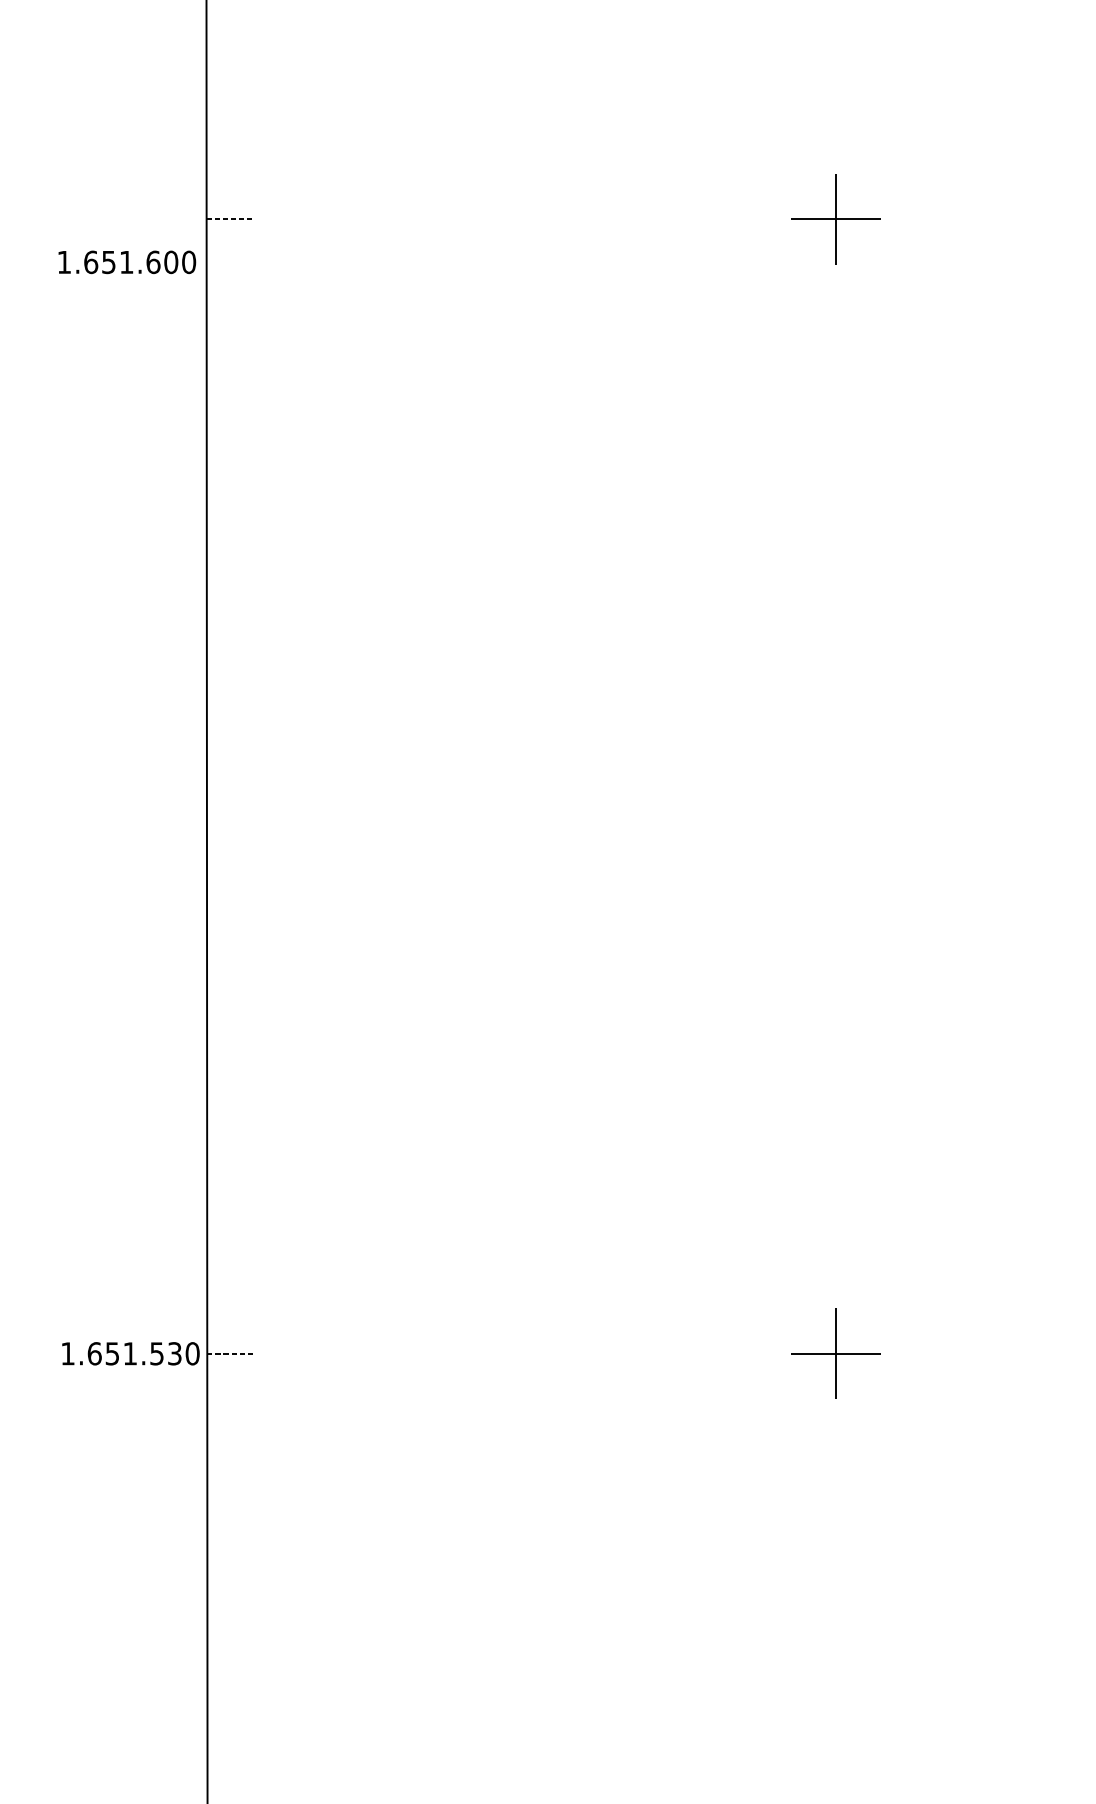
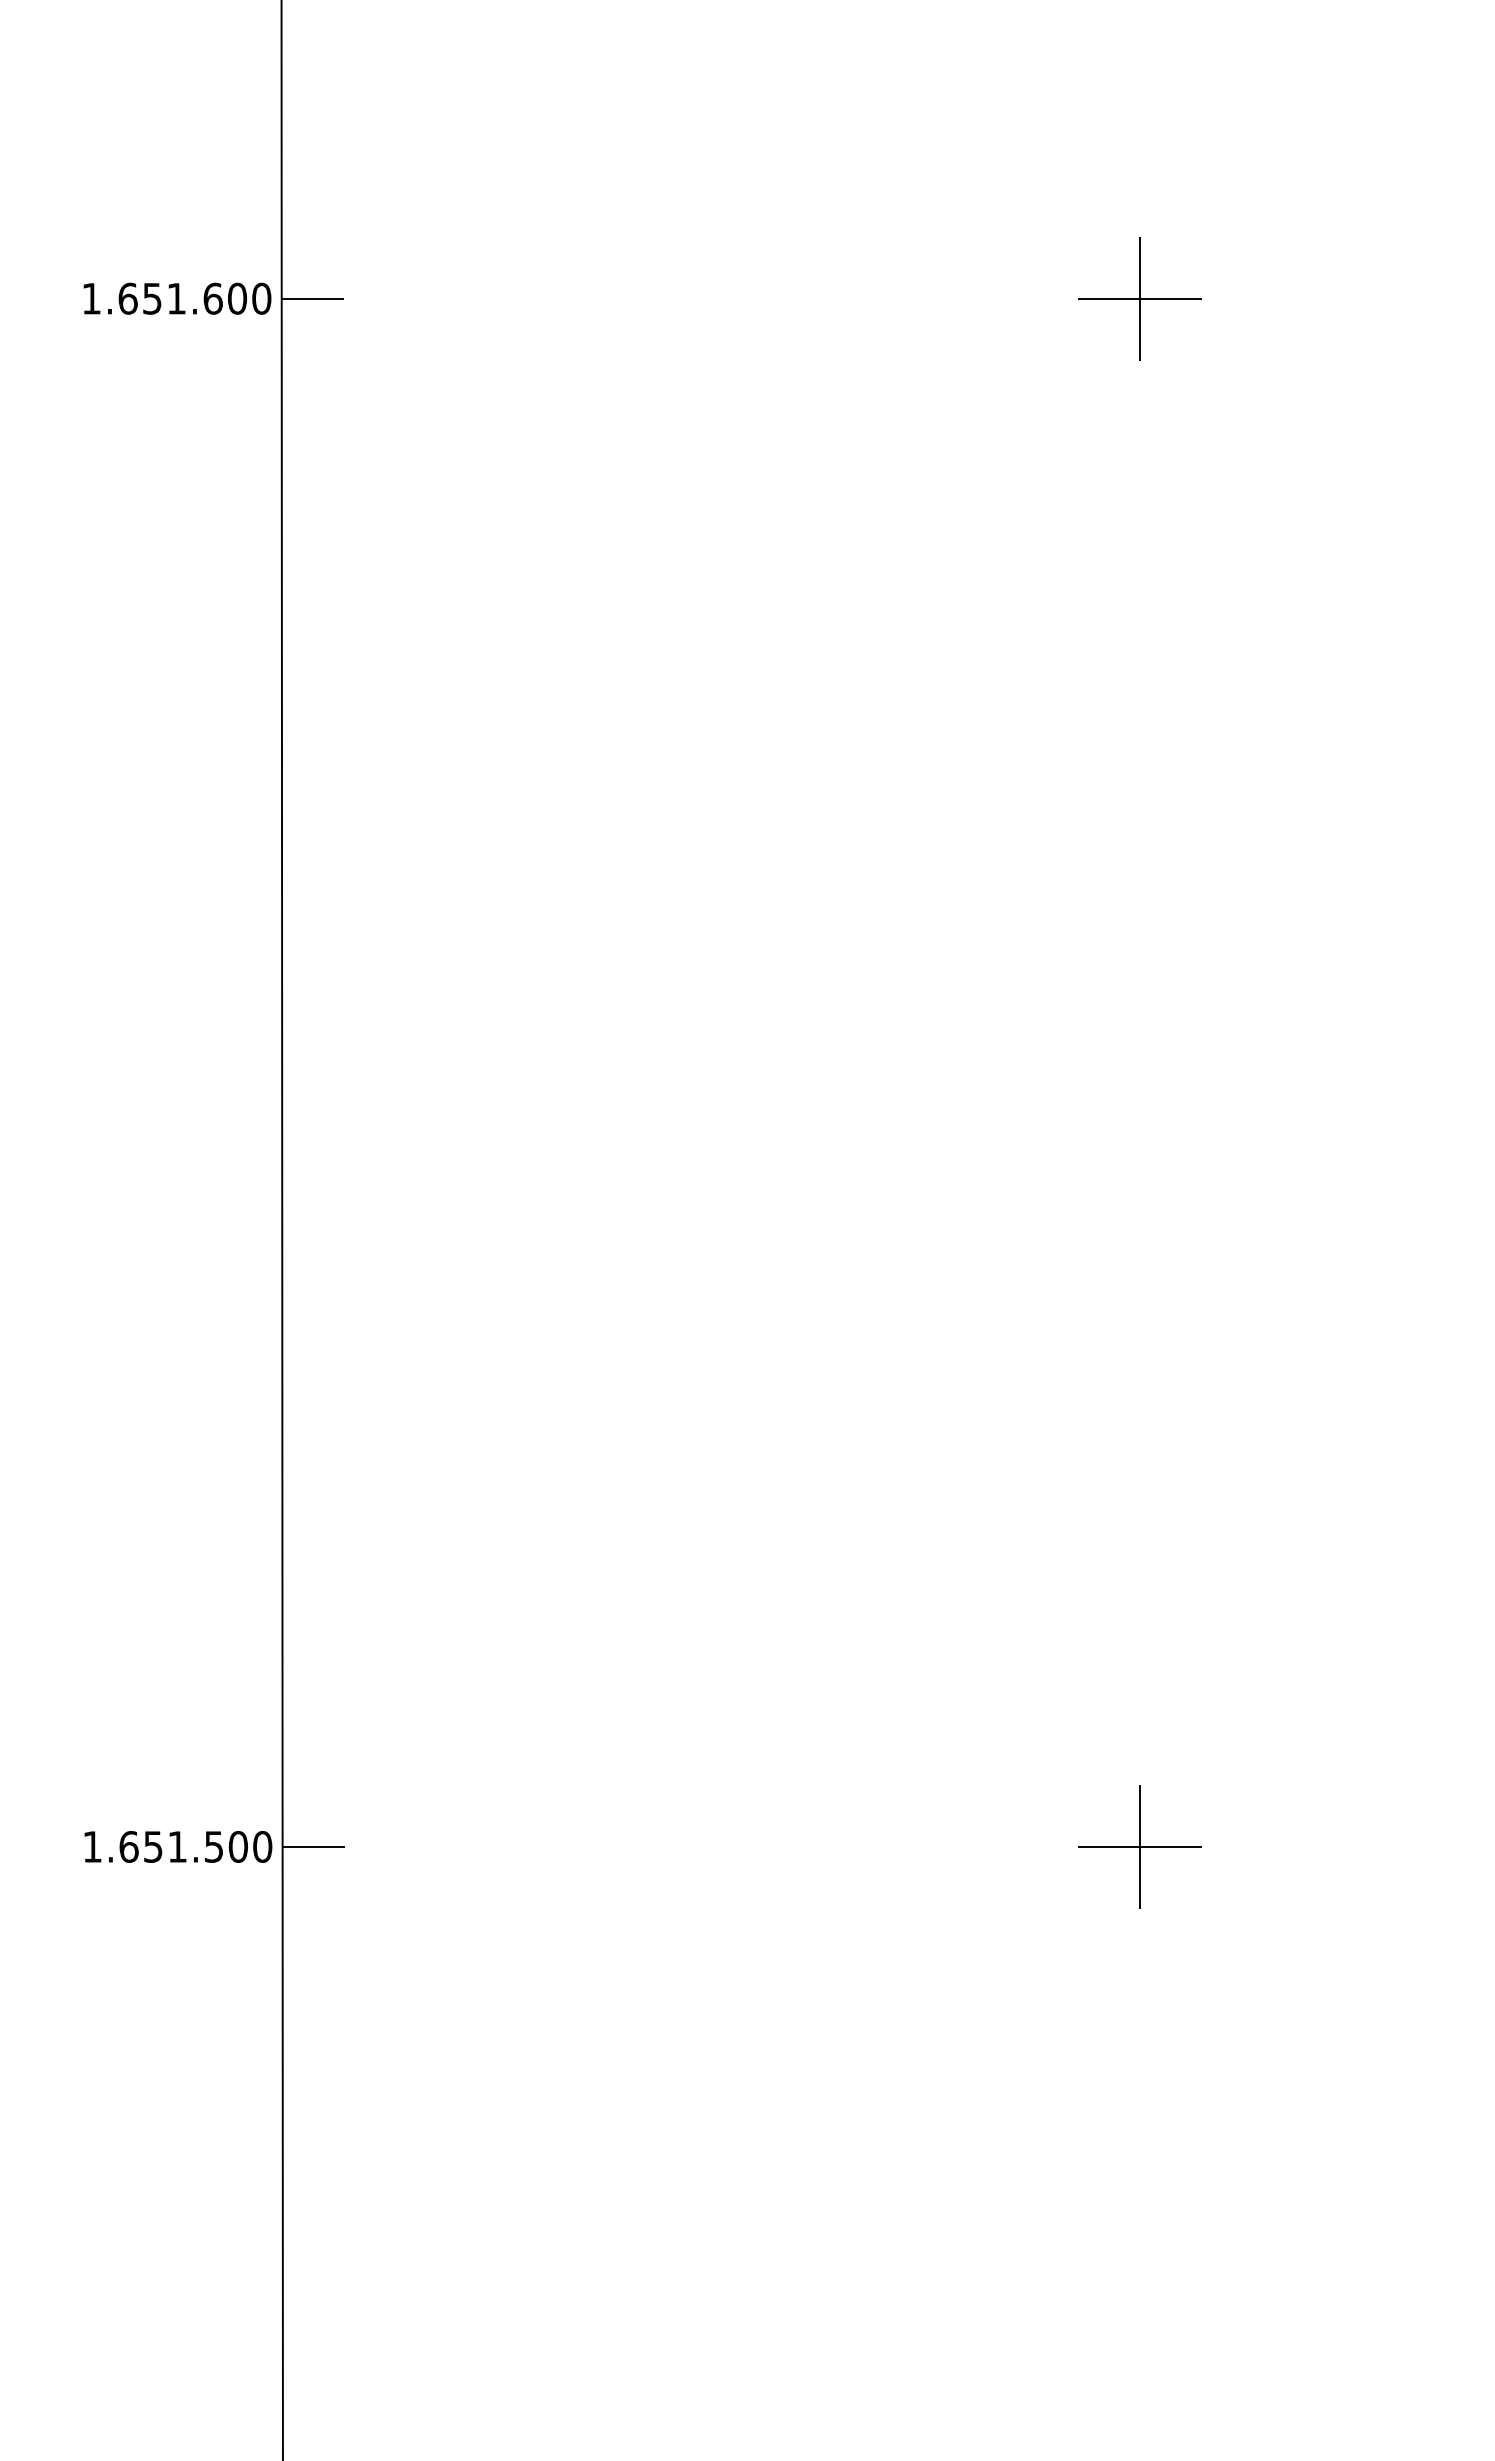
line: (229, 218) -> (312, 298), dashed -> solid
text: (127, 262) -> (177, 298), moved
text: (174, 1353) -> (237, 1846), 1.651.530 -> 1.651.500
line: (229, 1353) -> (313, 1846), dashed -> solid

